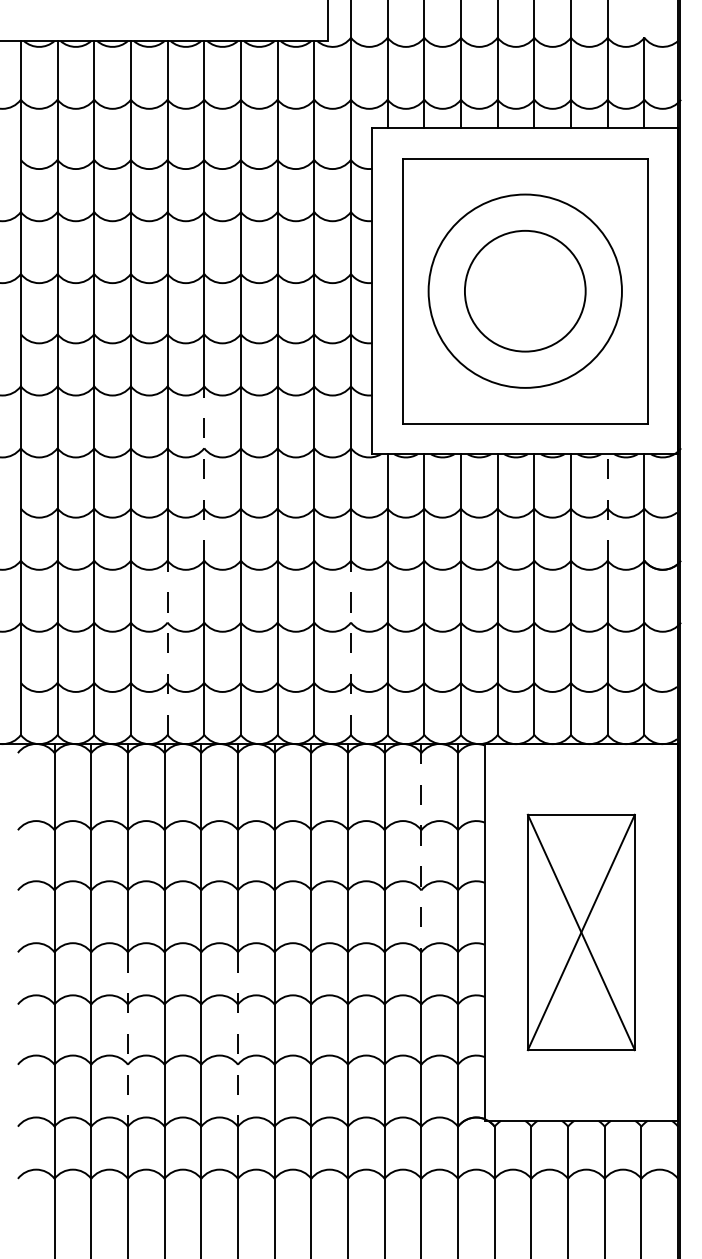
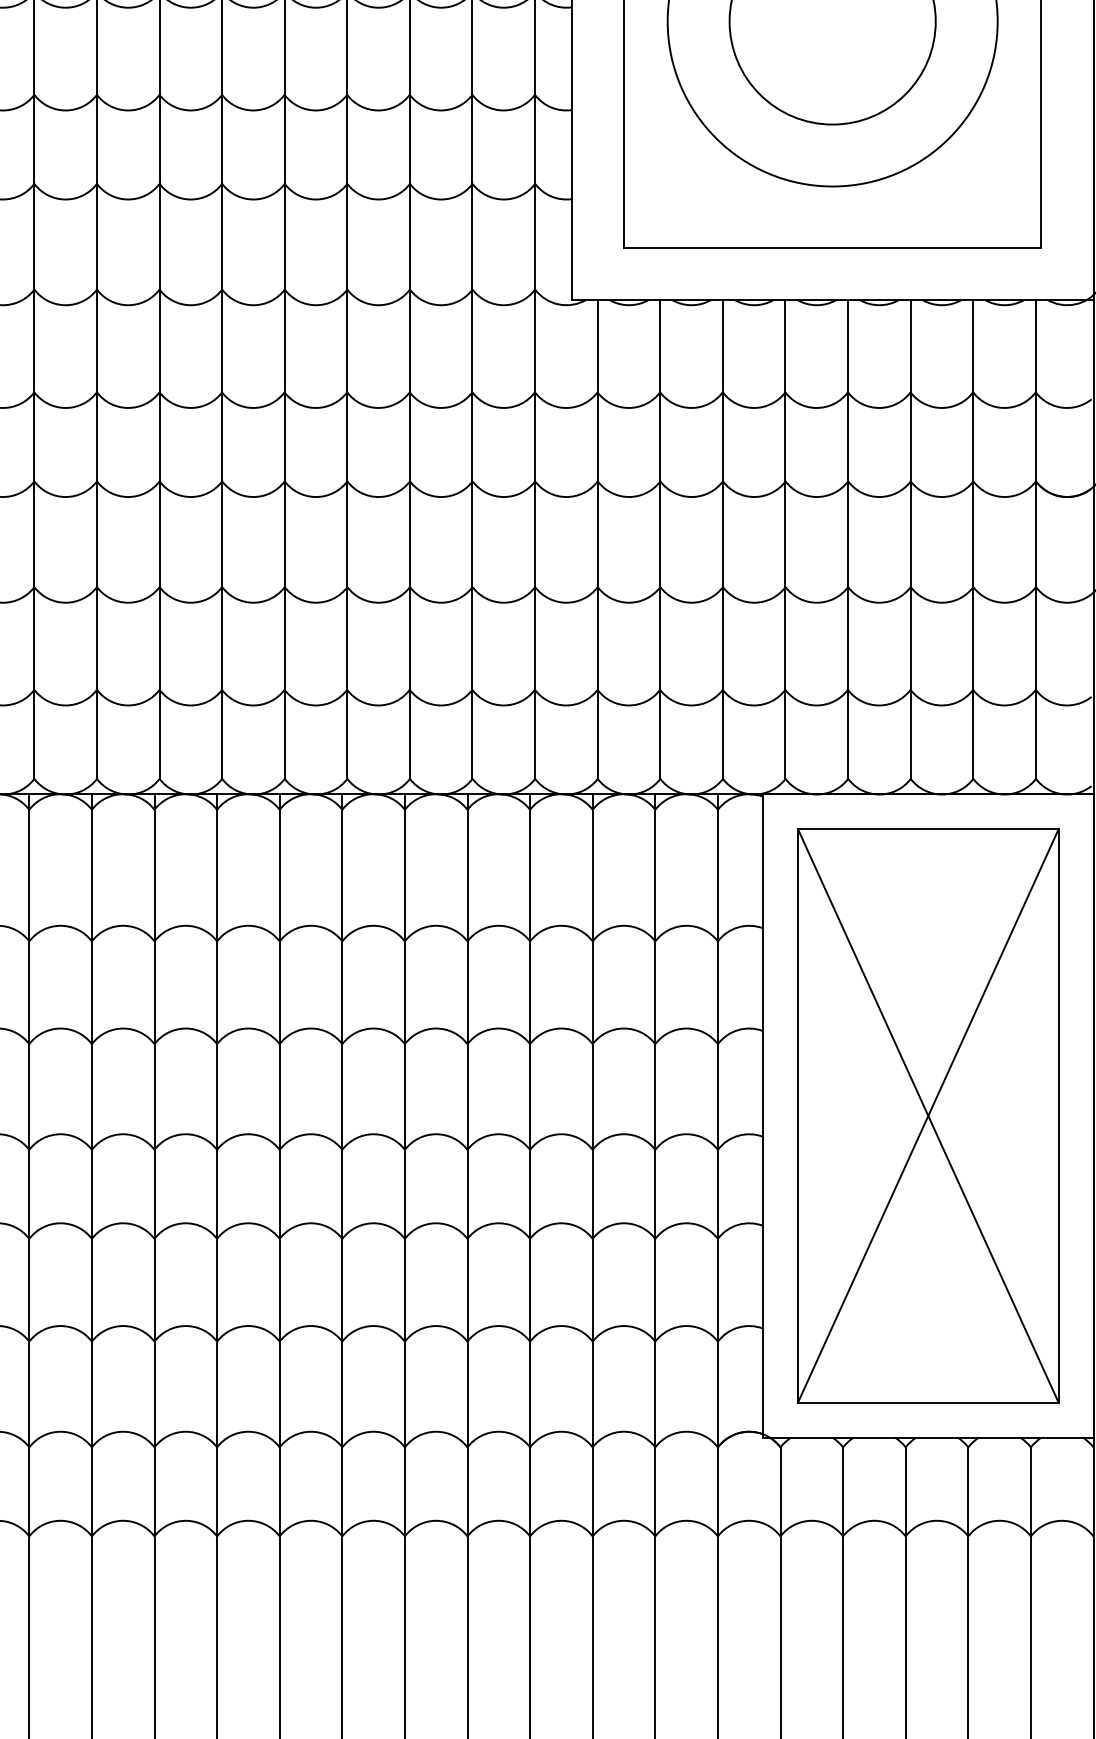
line: (204, 473) -> (285, 332), dashed -> solid
line: (607, 506) -> (972, 388), dashed -> solid
line: (167, 647) -> (221, 629), dashed -> solid
line: (350, 647) -> (534, 629), dashed -> solid
line: (421, 848) -> (655, 972), dashed -> solid
part: (581, 932) -> (928, 1116), size x1.43
line: (127, 1040) -> (153, 1300), dashed -> solid
line: (238, 1040) -> (343, 1300), dashed -> solid

